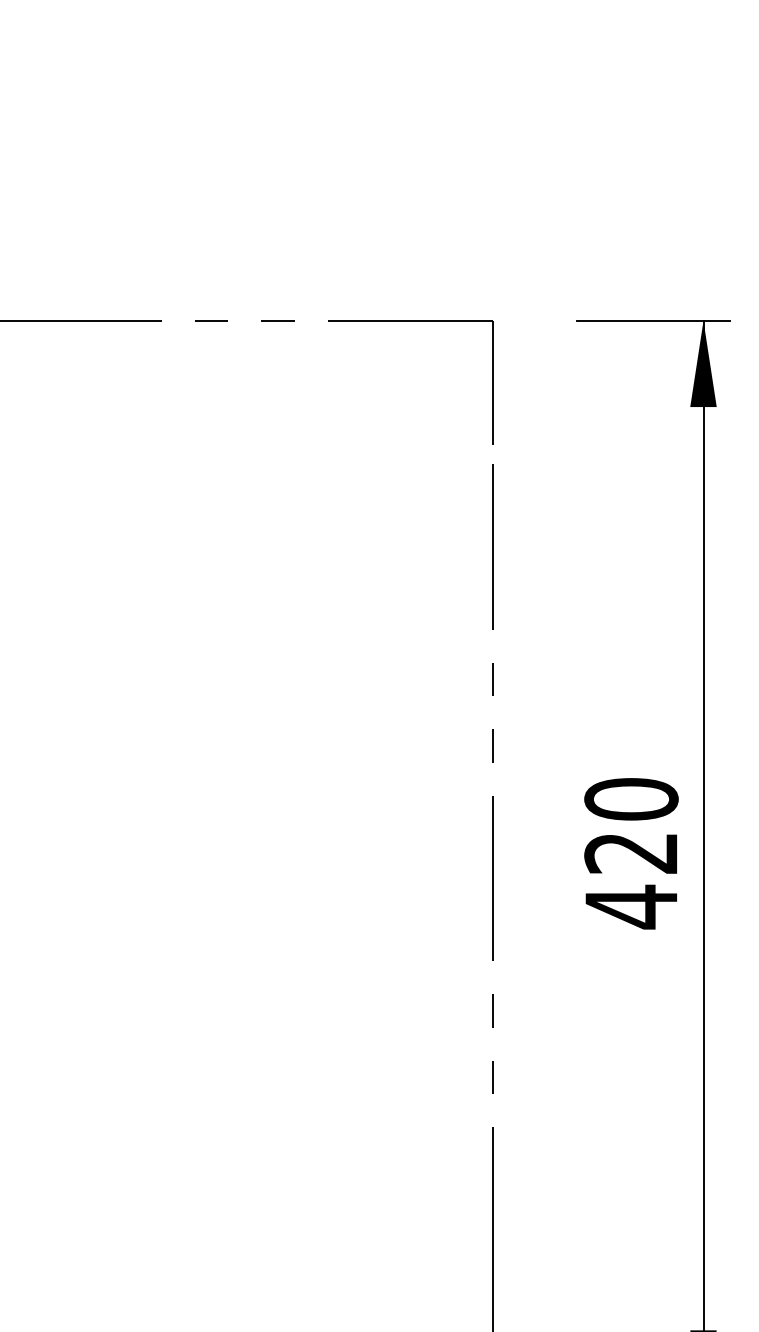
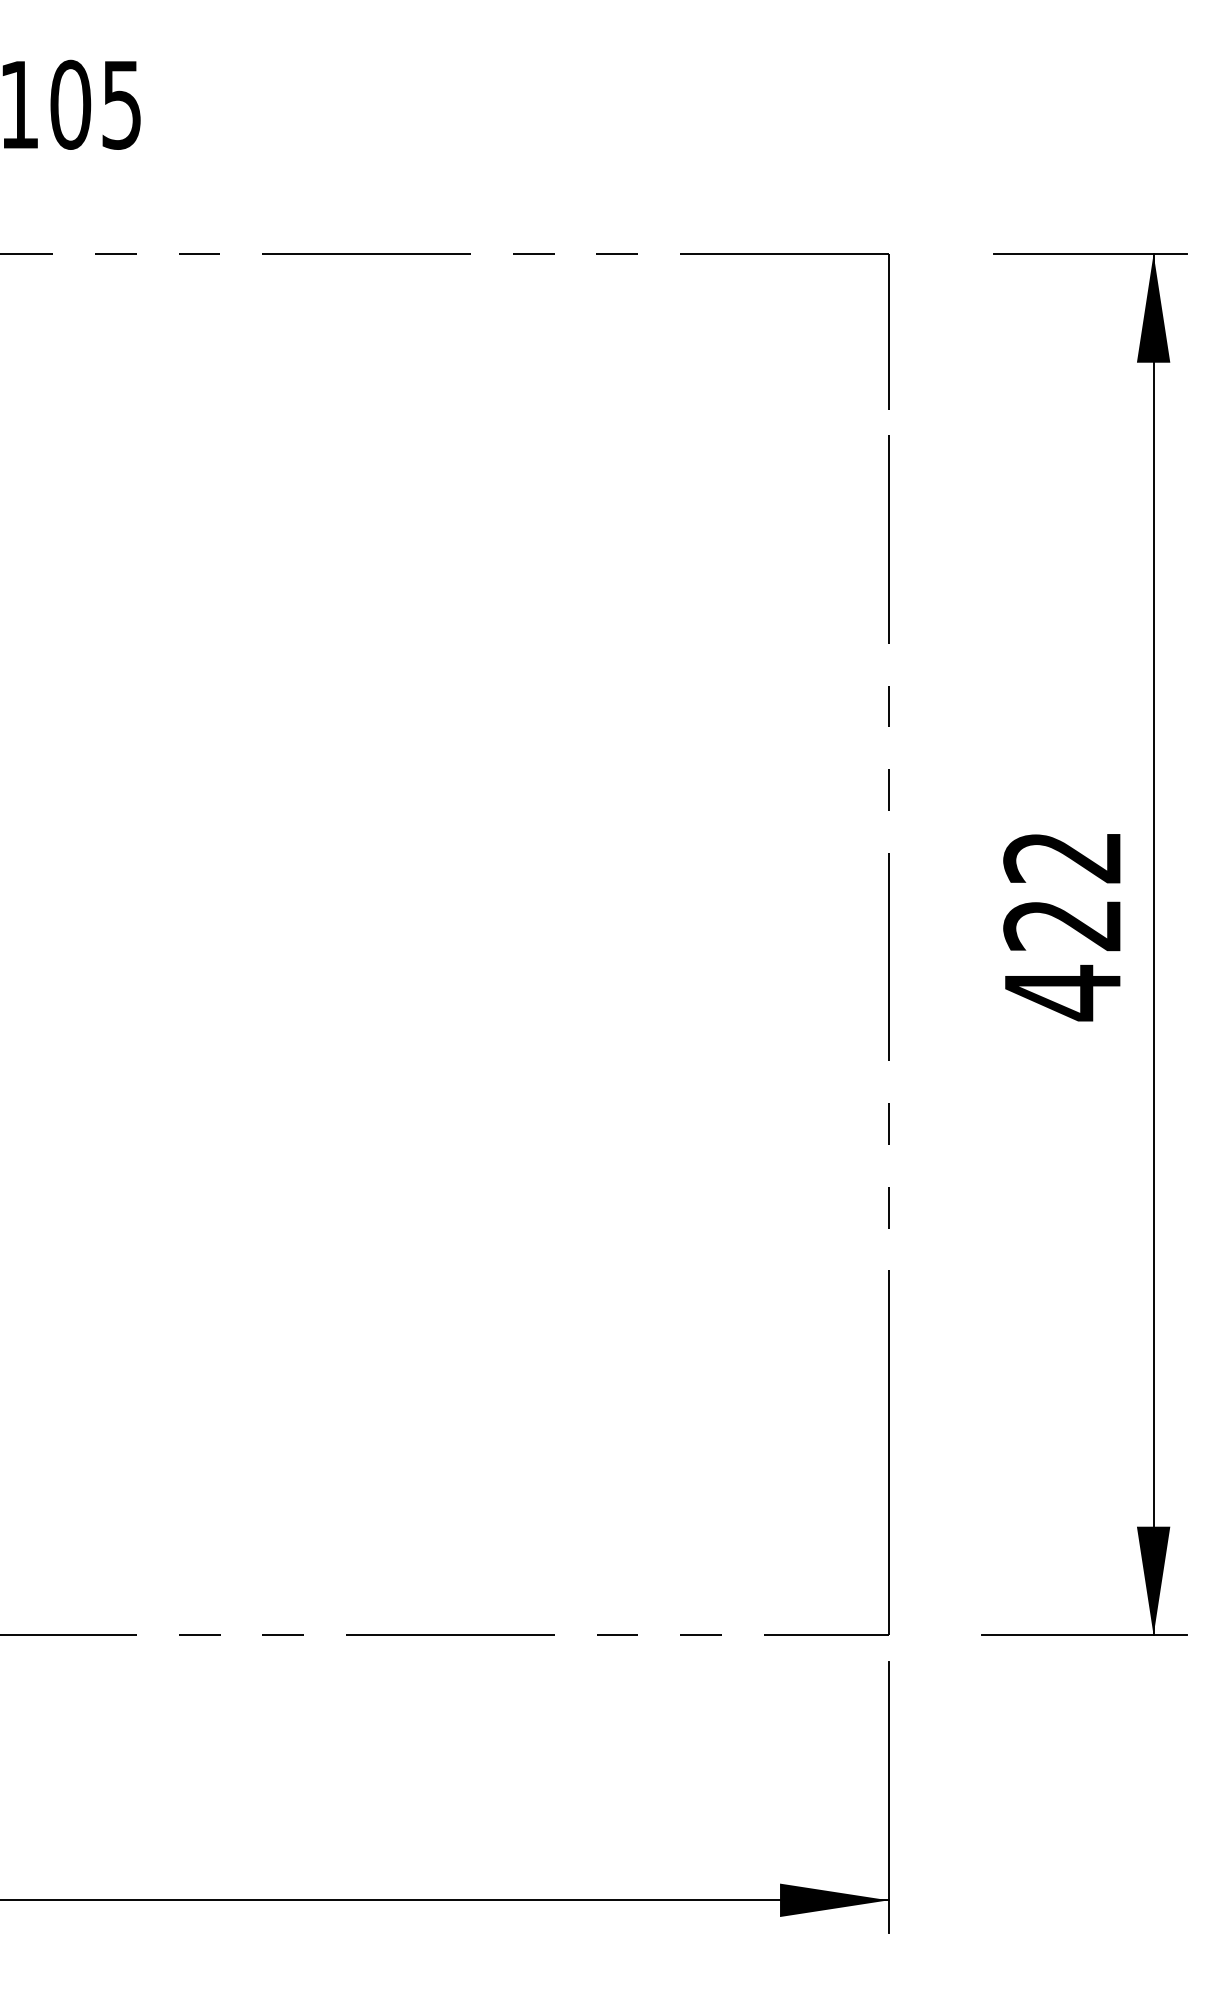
text: (631, 799) -> (1062, 857), 420 -> 422

